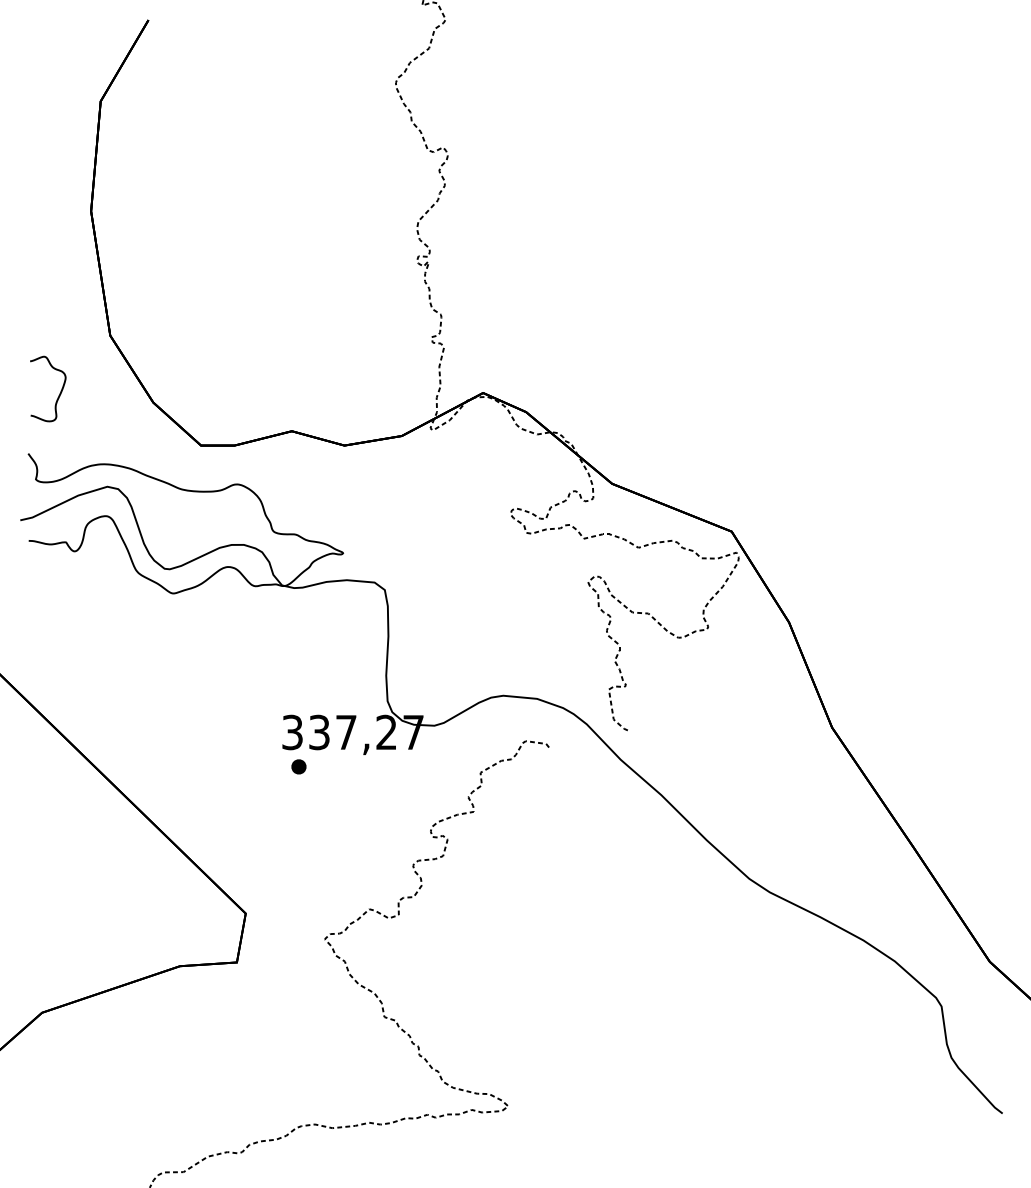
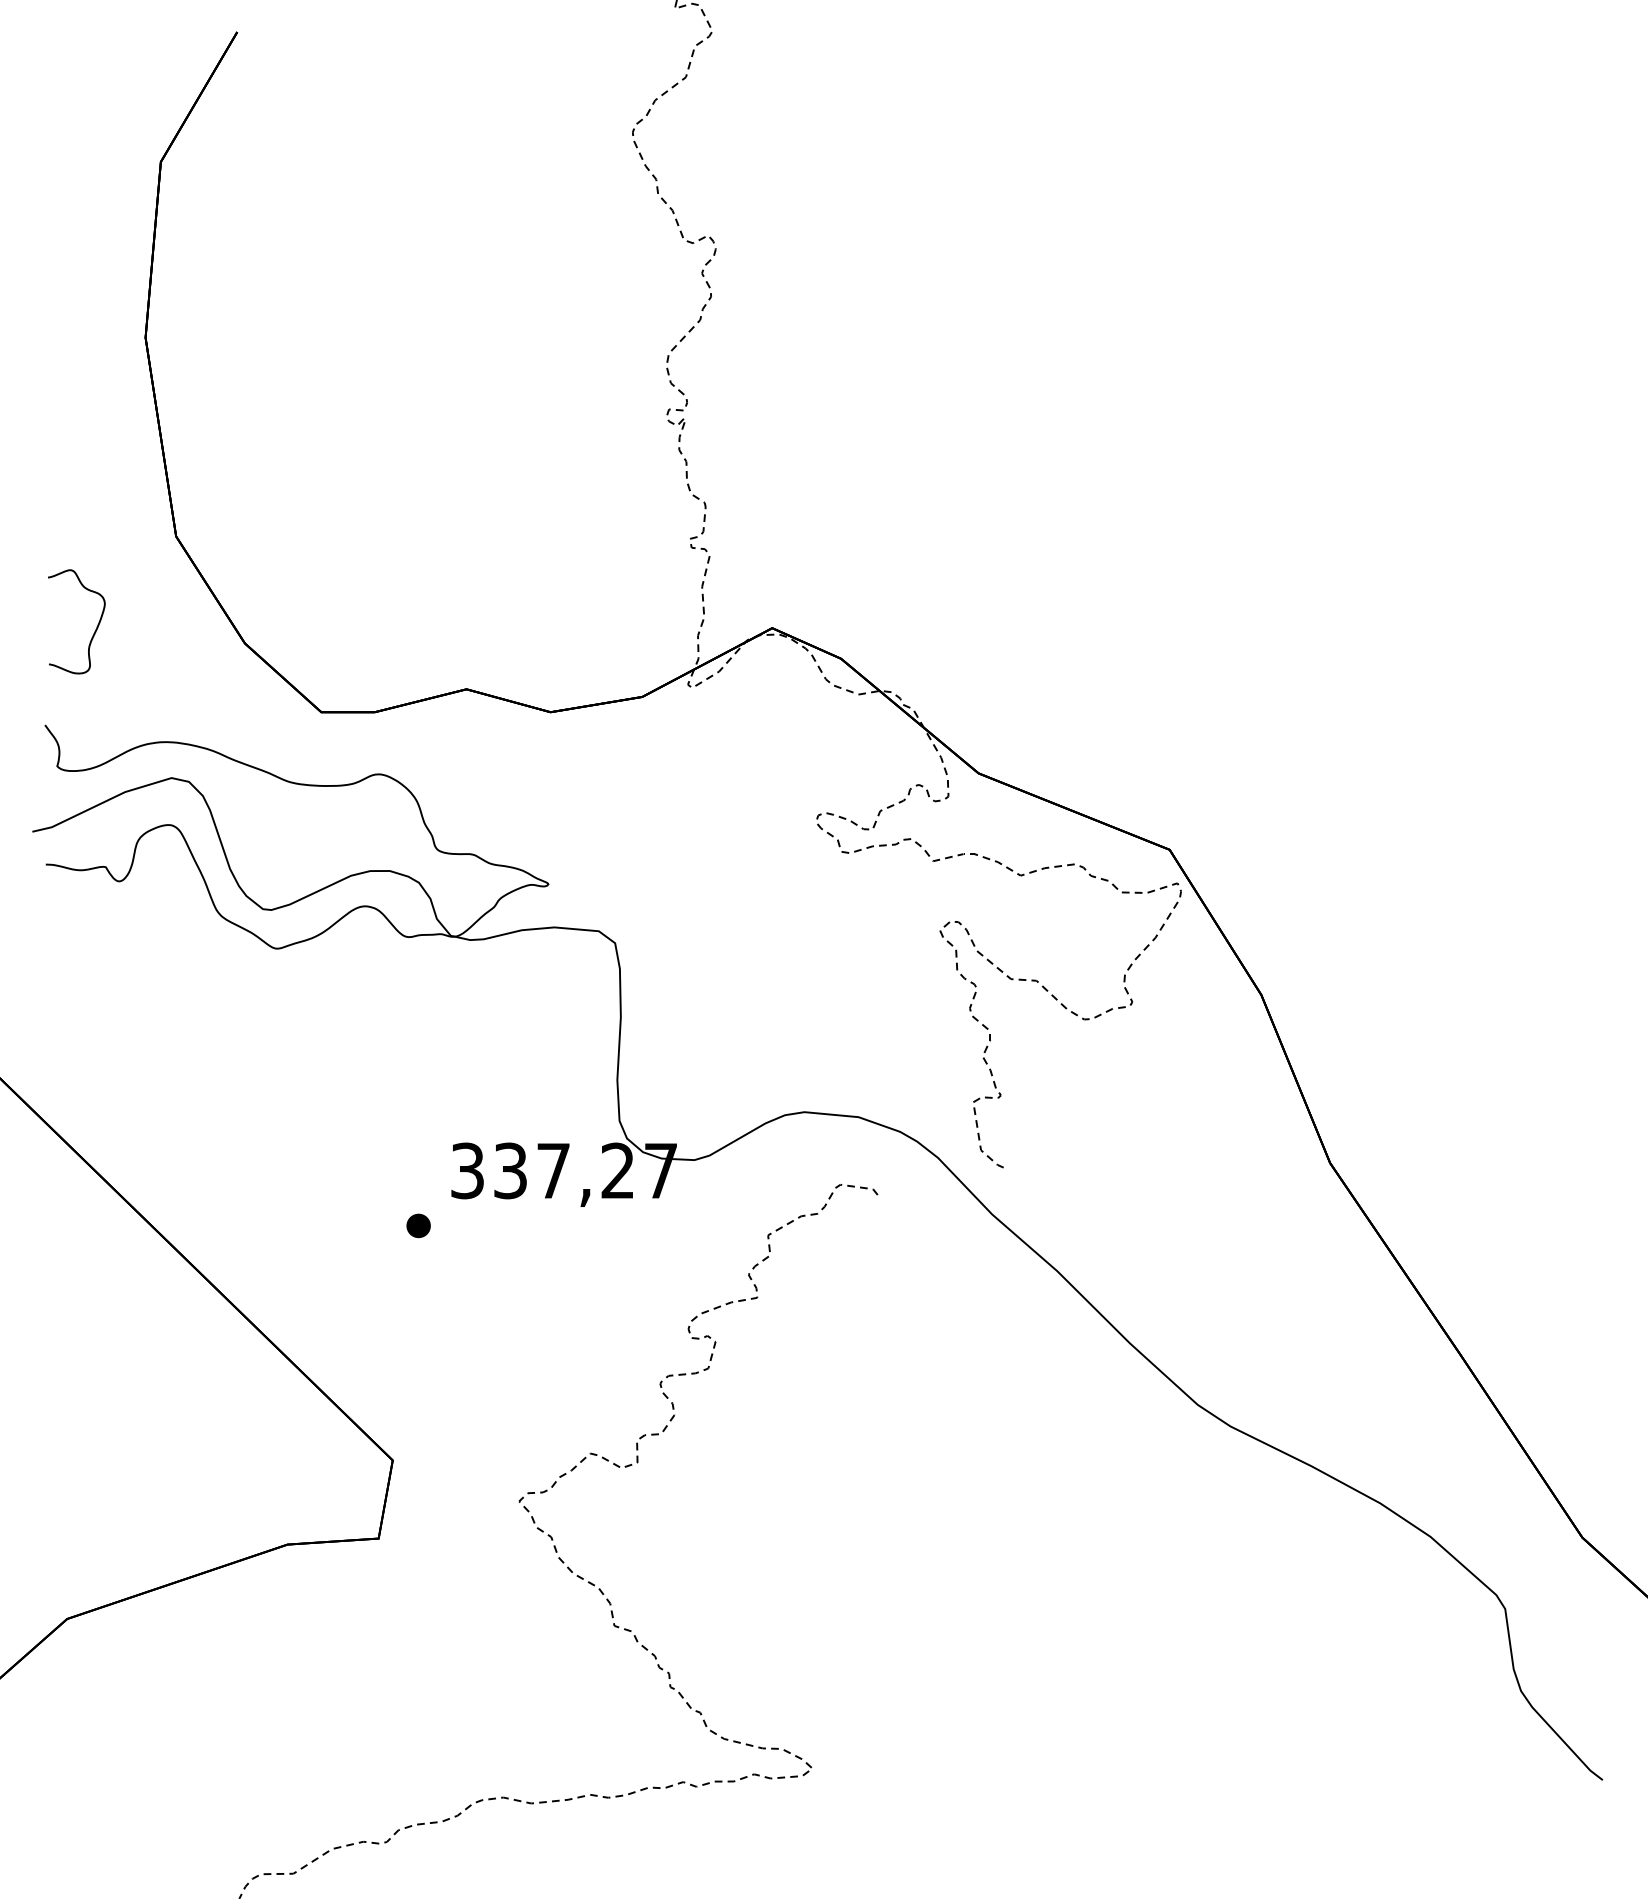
part: (298, 766) -> (417, 1225), moved

